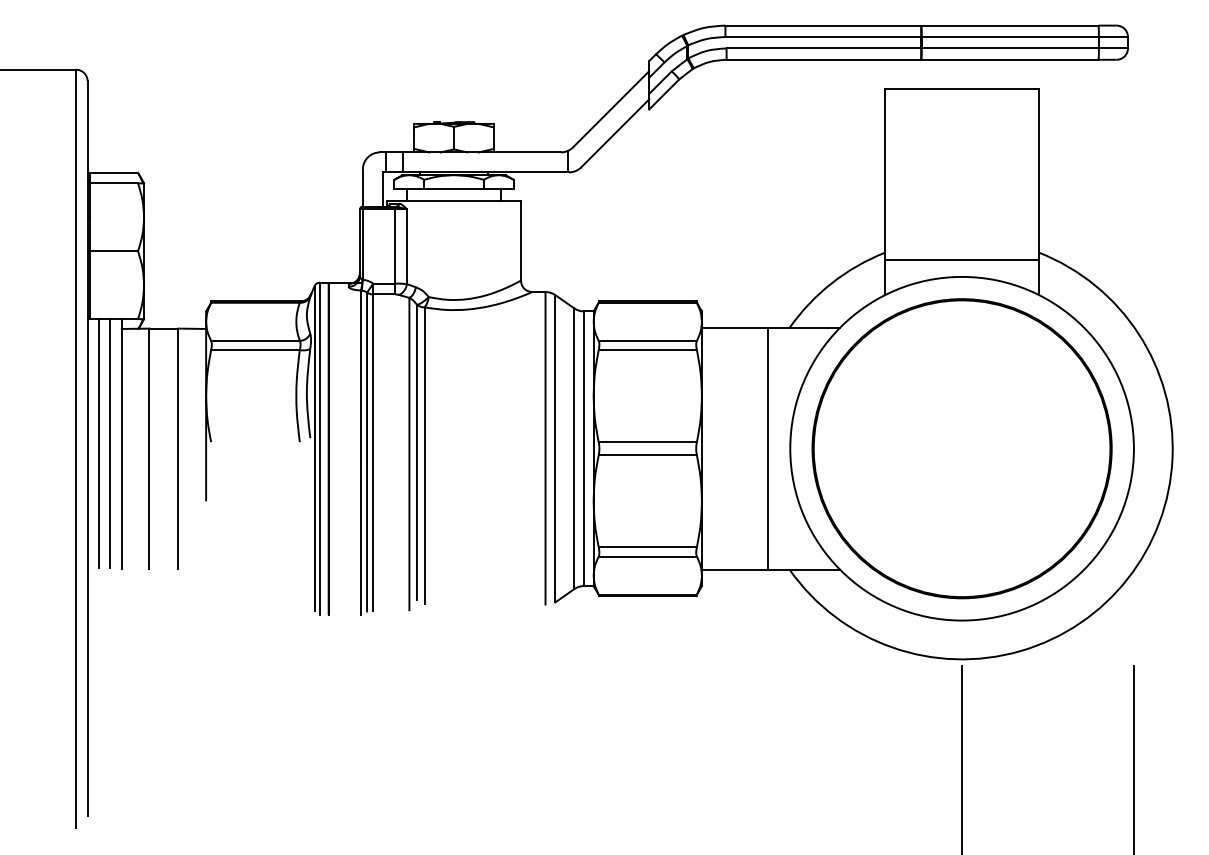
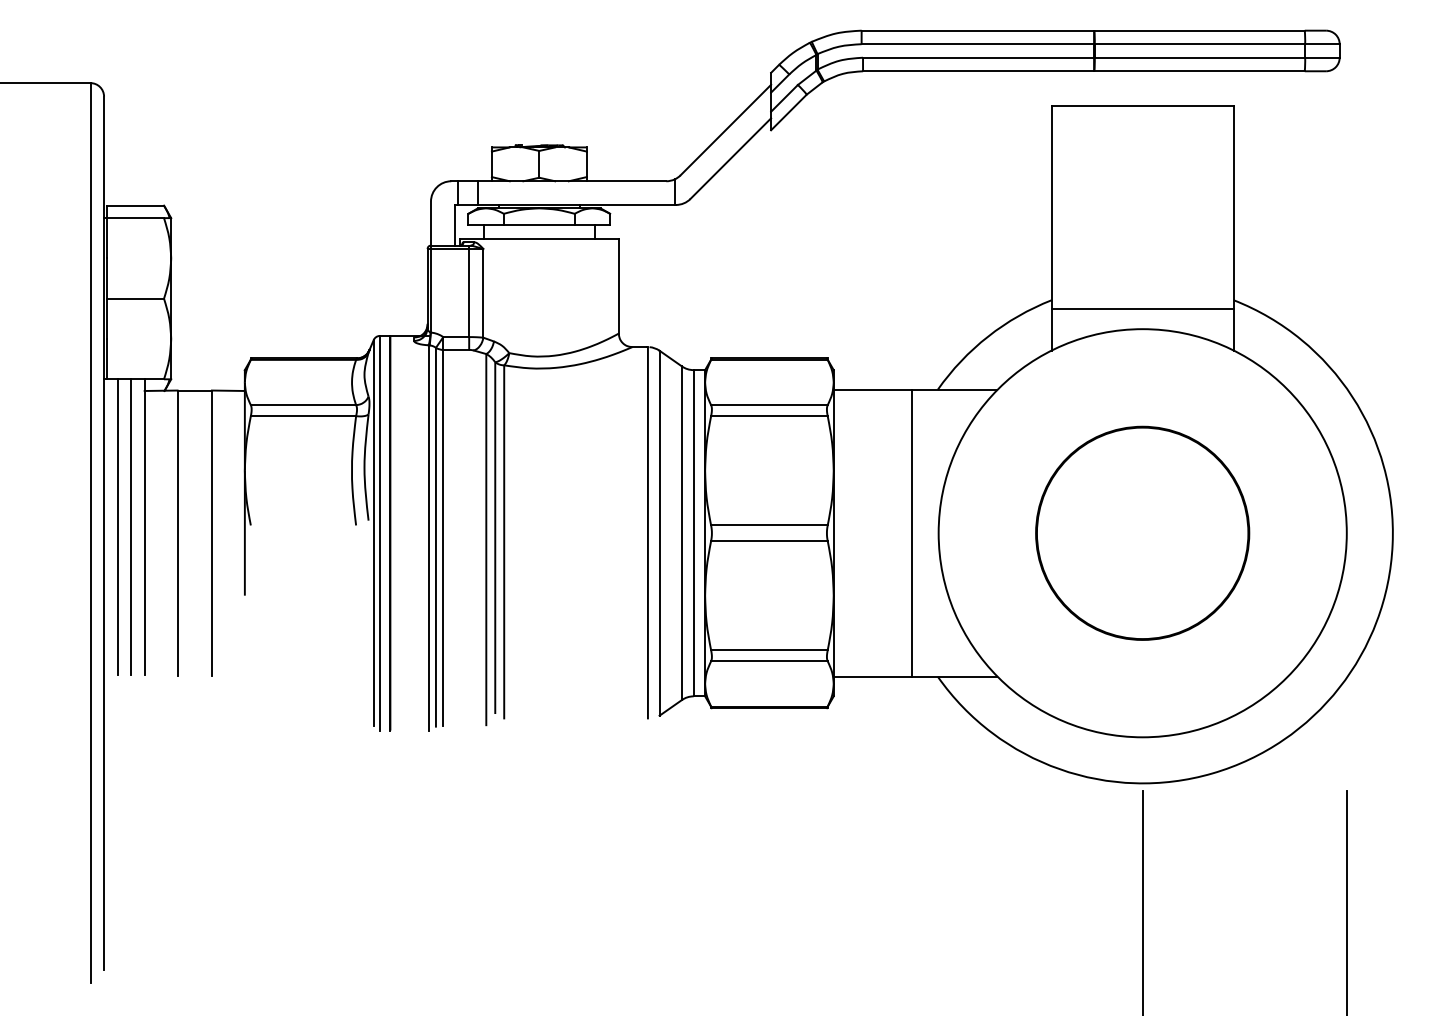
part: (961, 448) -> (1142, 532), size x0.6

